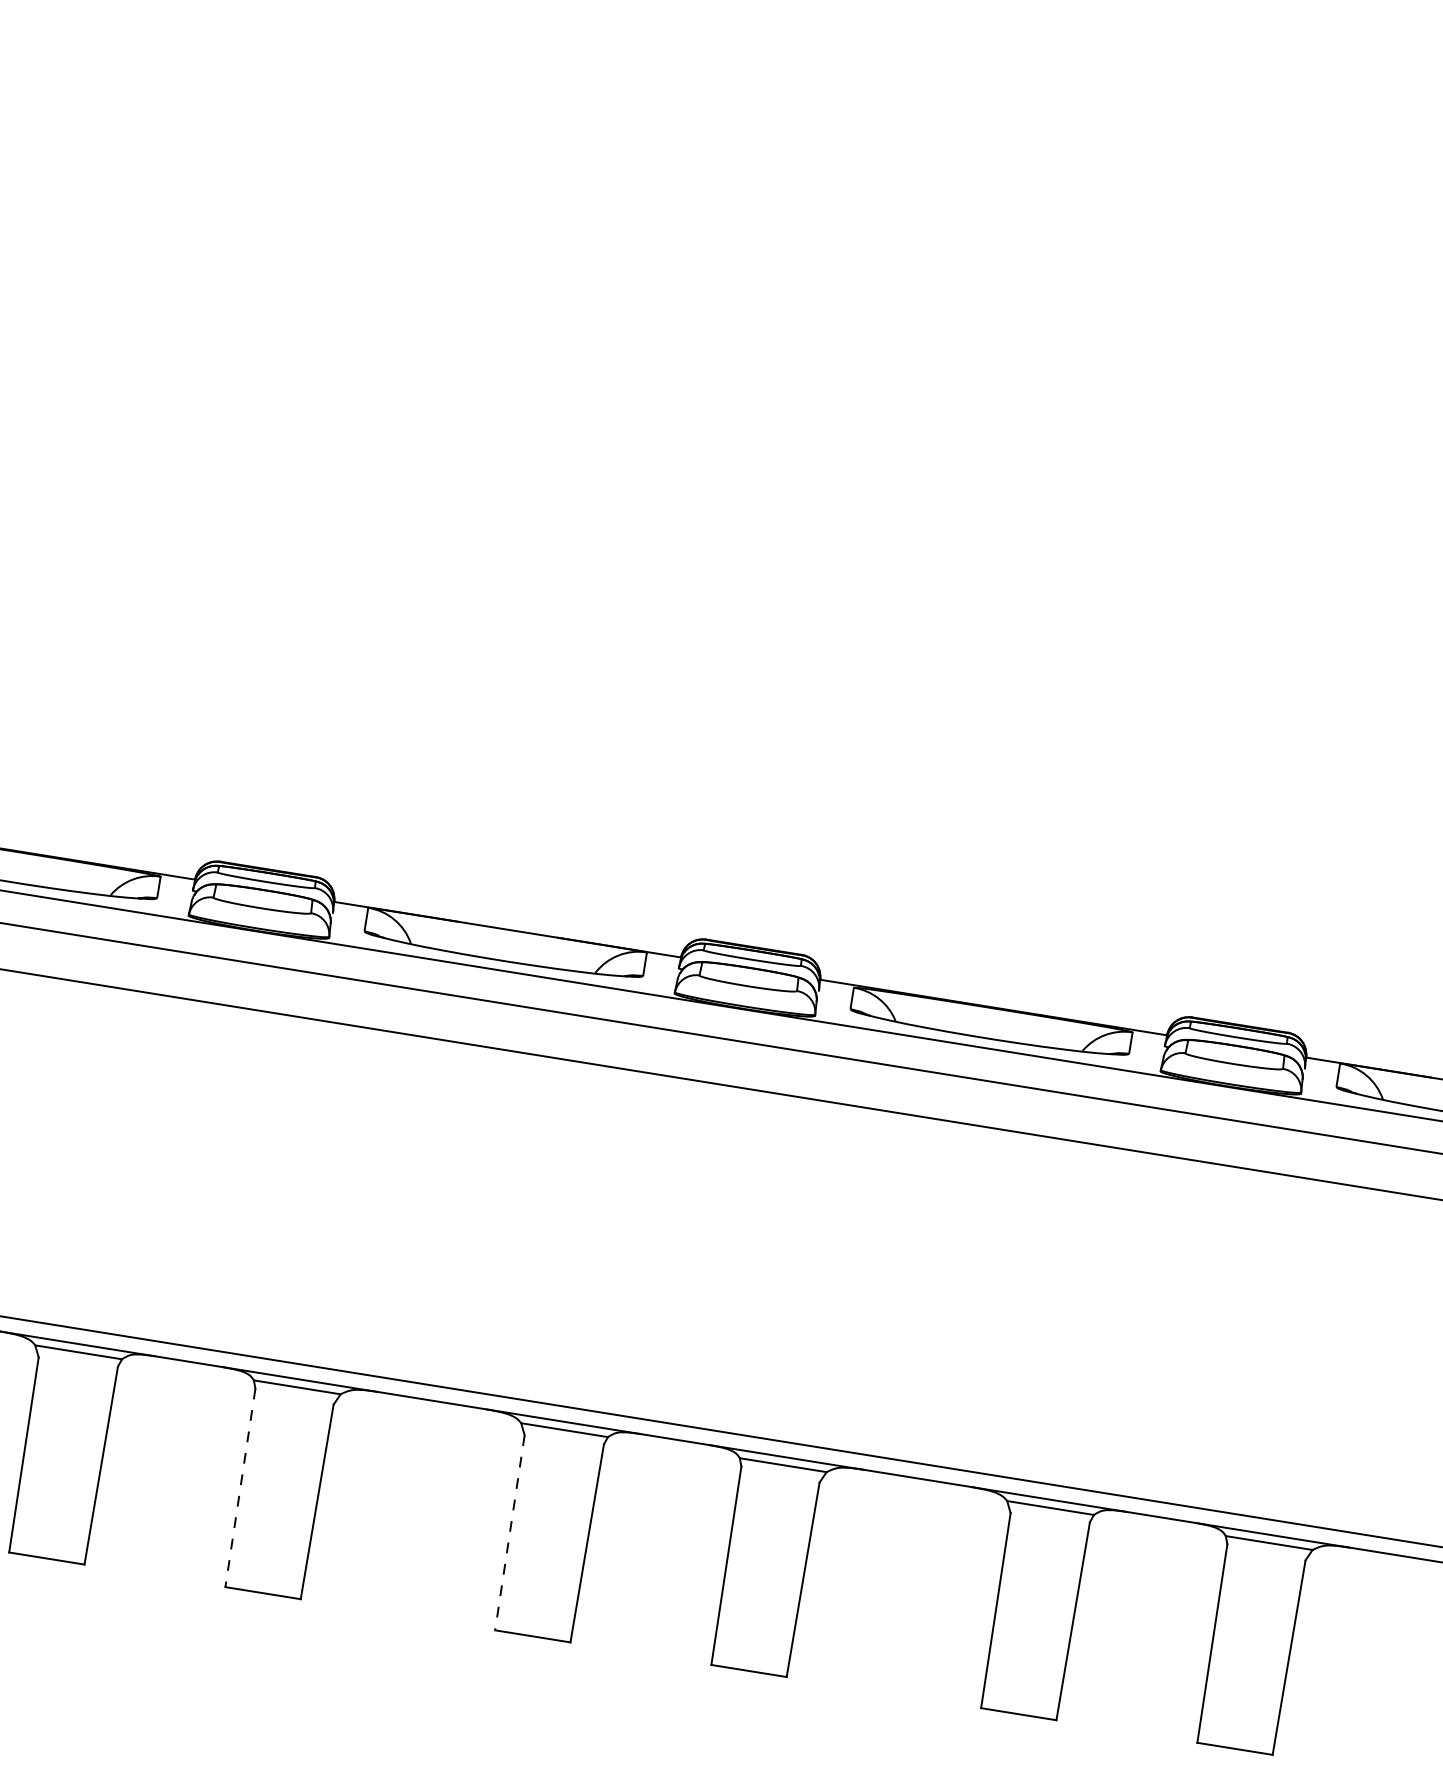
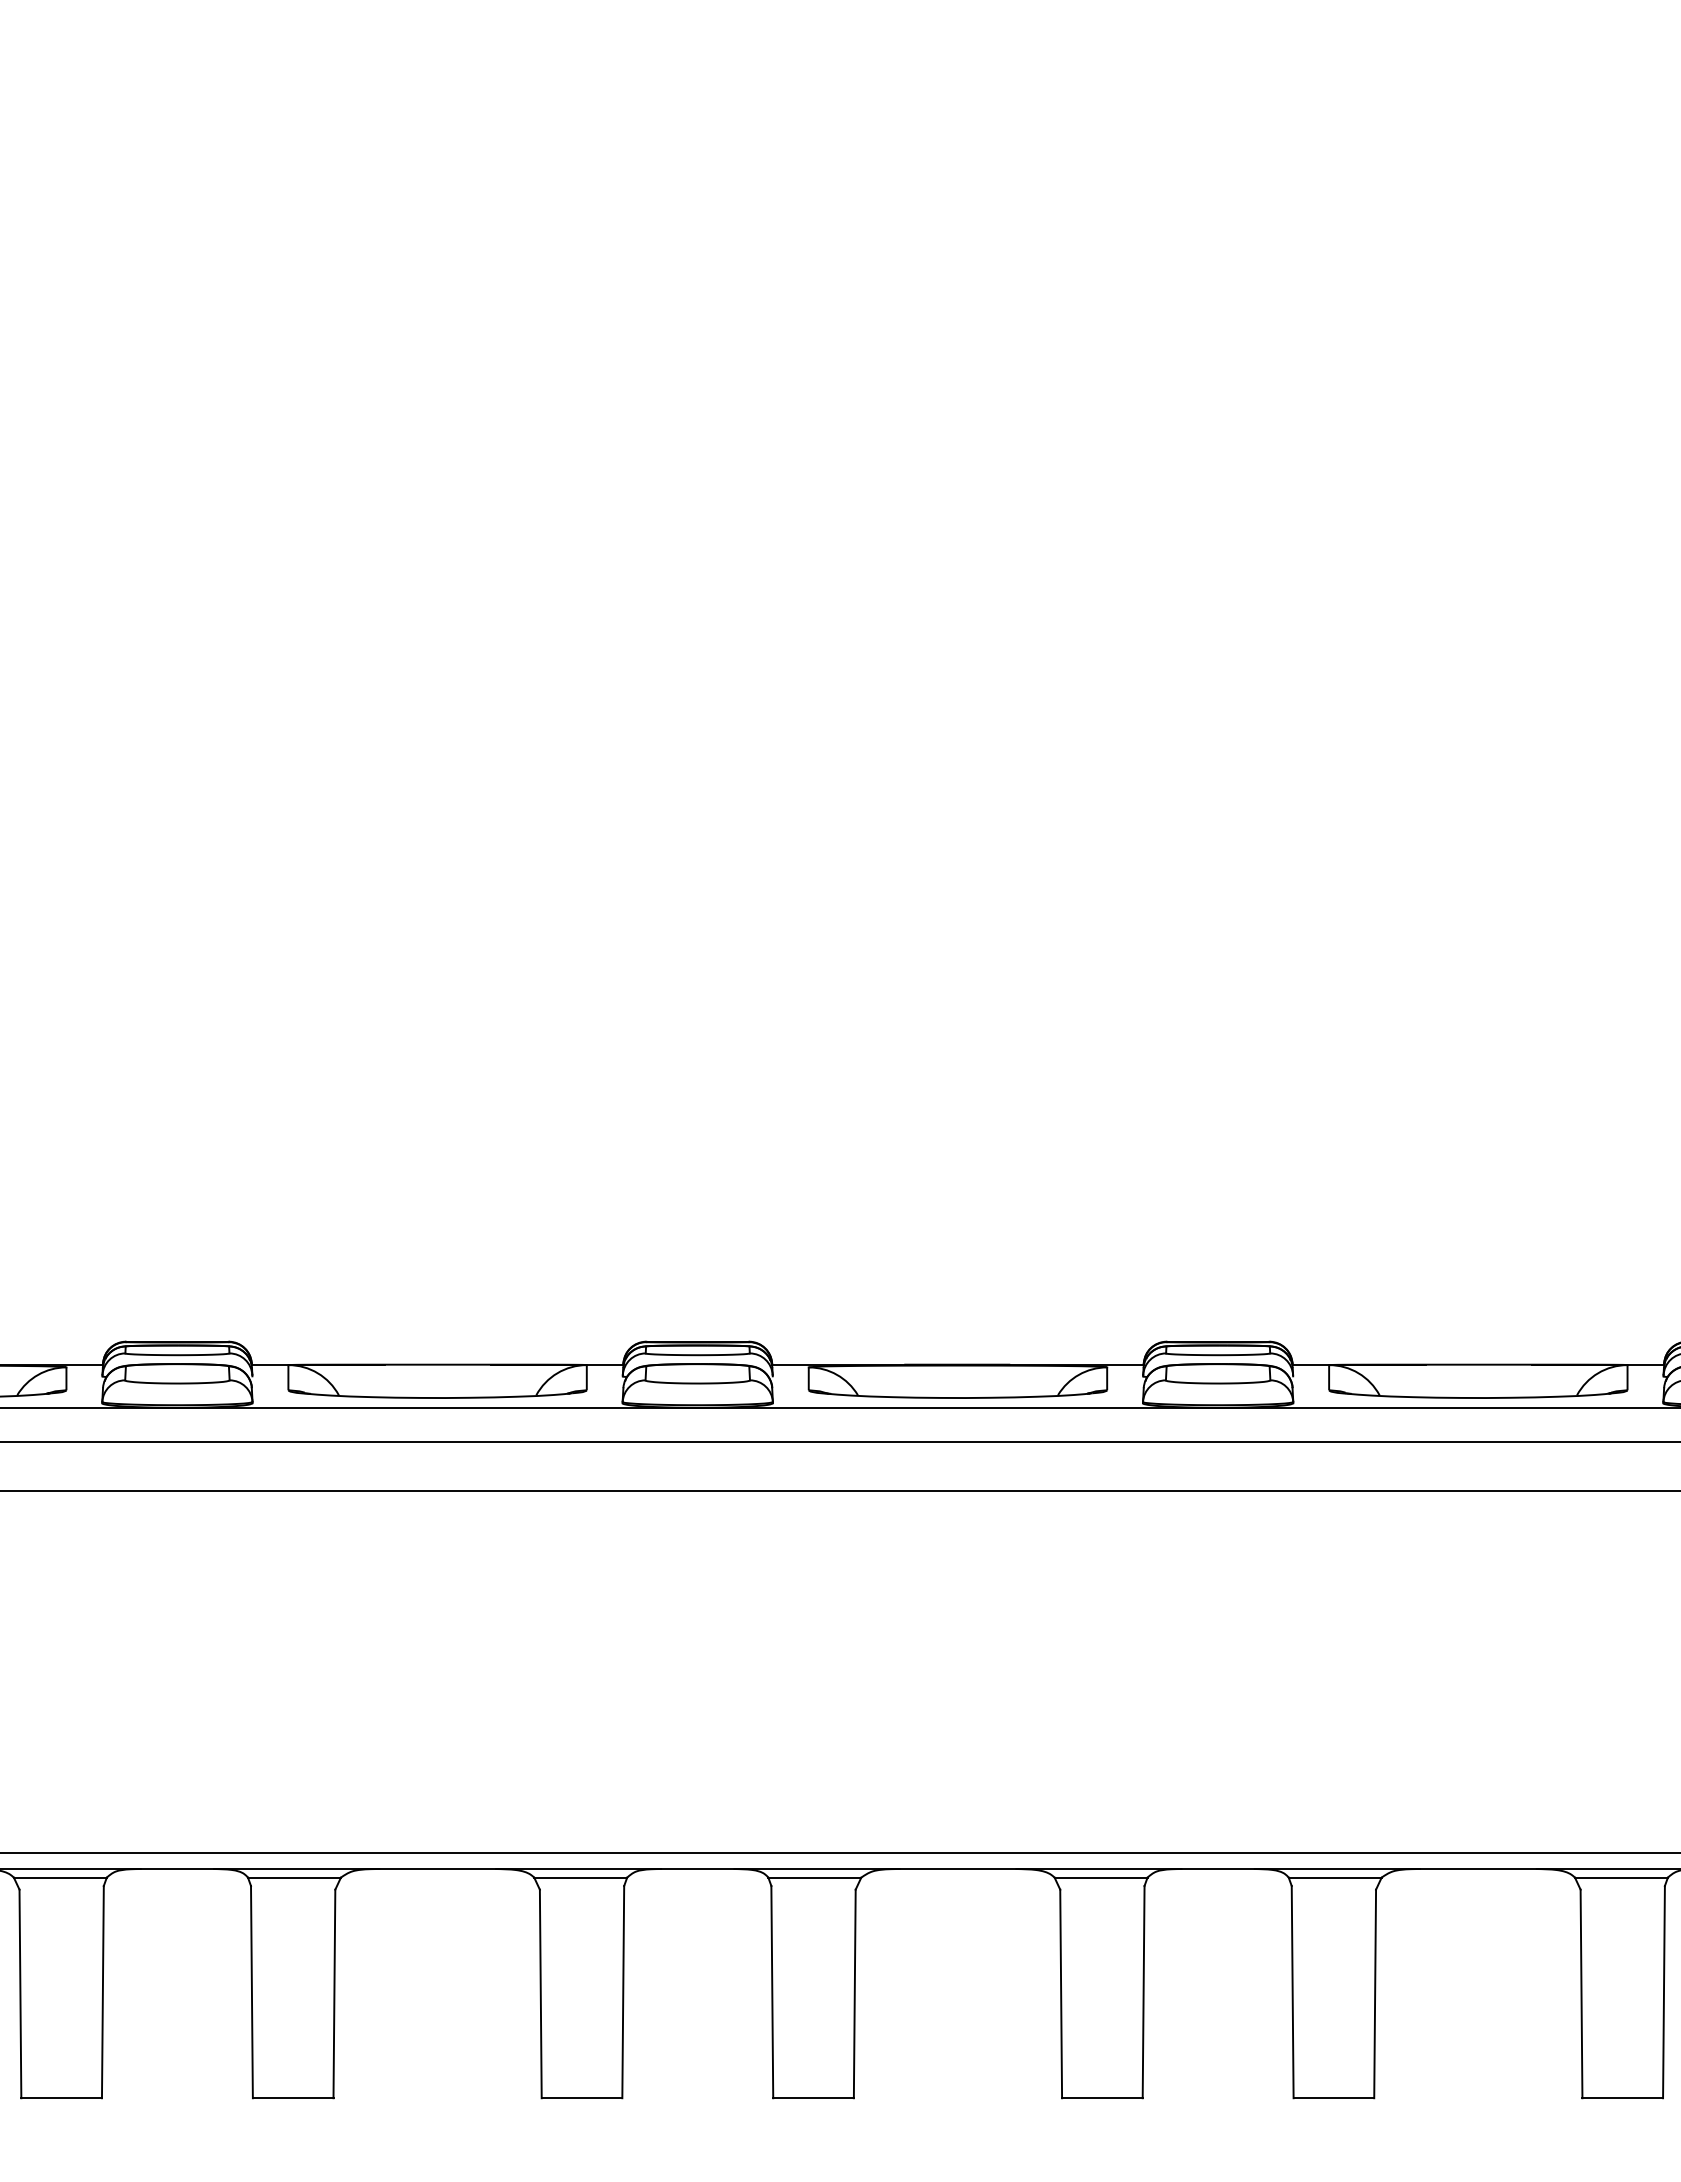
line: (239, 1488) -> (251, 1992), dashed -> solid
line: (509, 1533) -> (540, 1994), dashed -> solid

